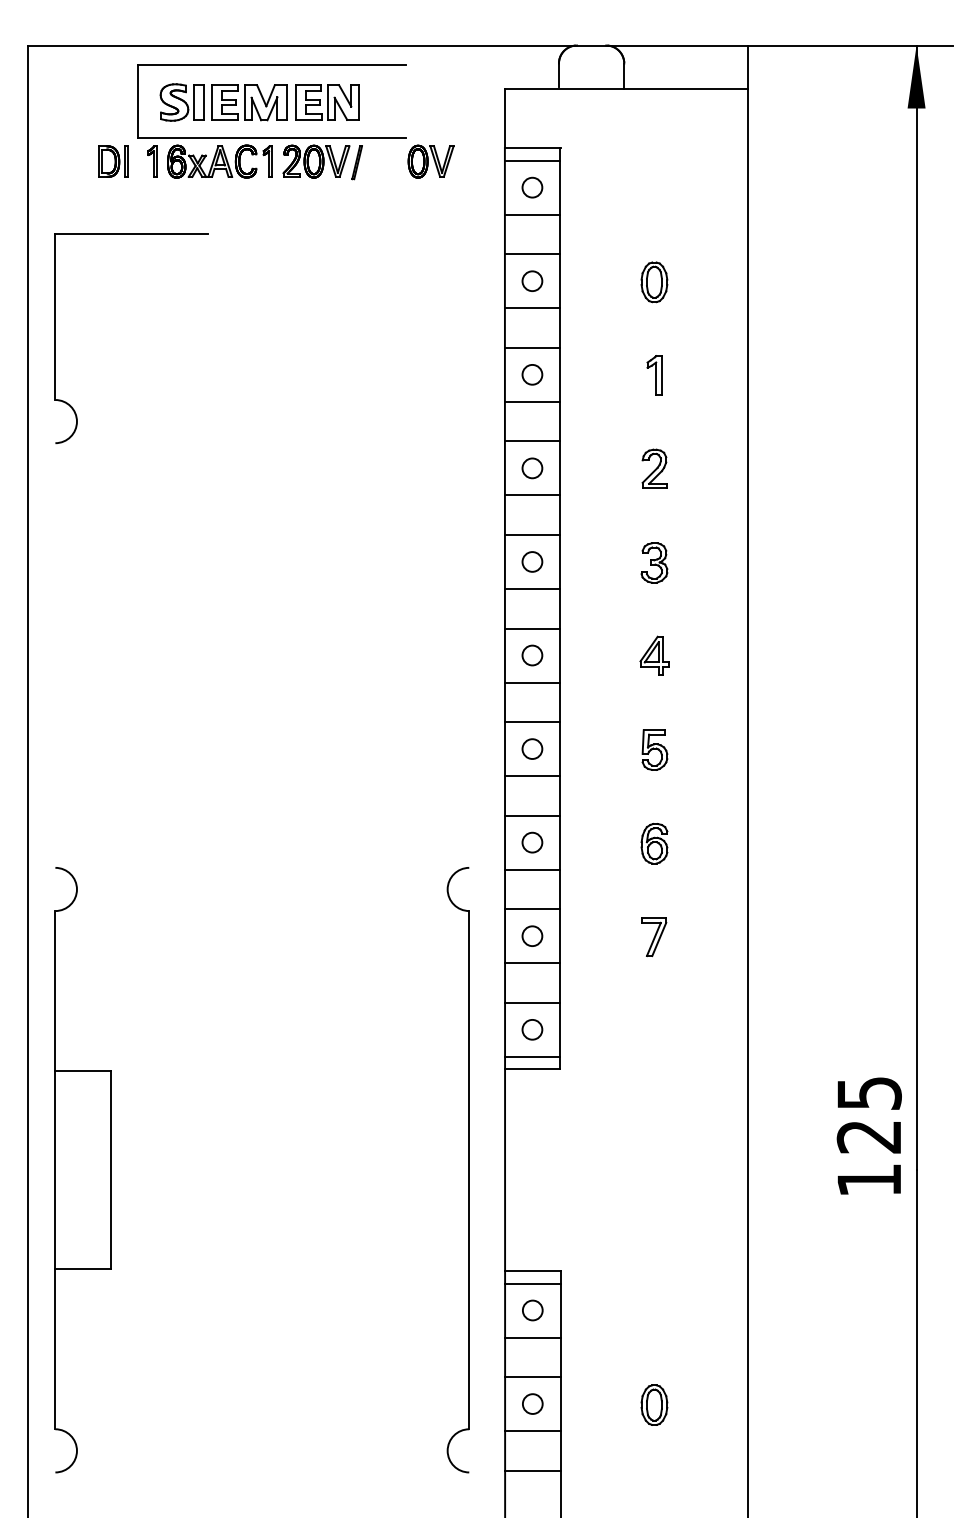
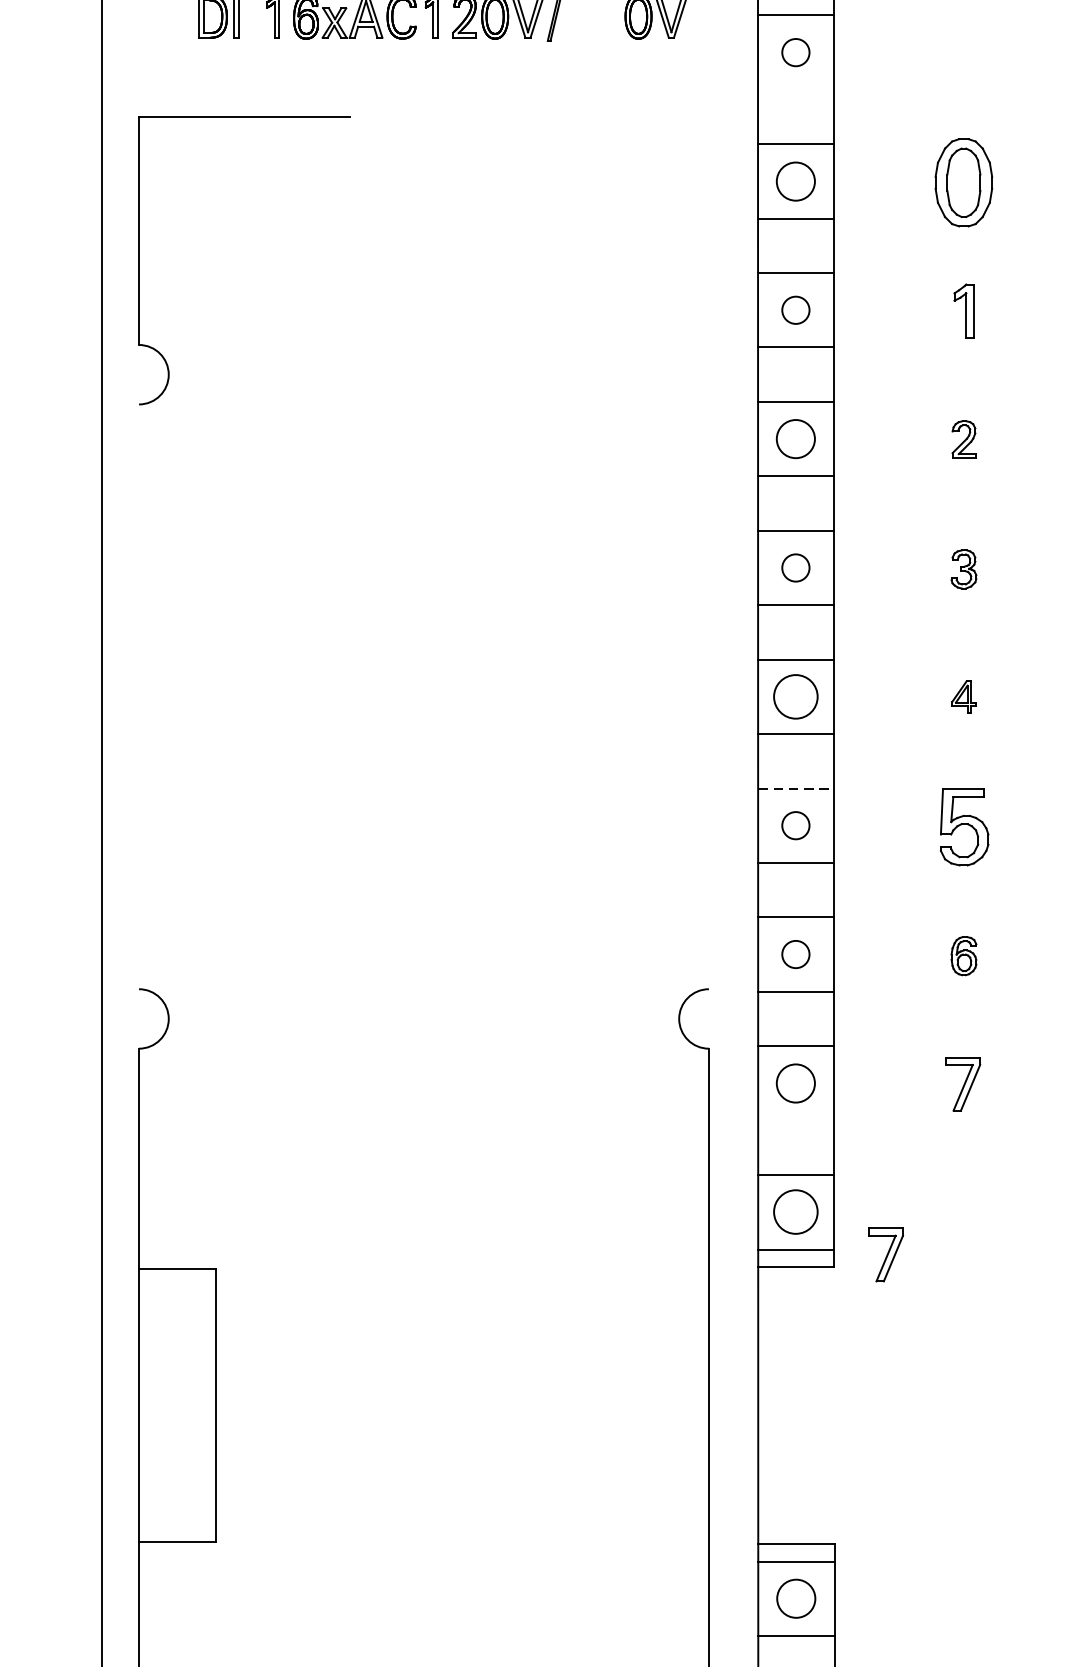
line: (532, 214) -> (796, 89), removed
circle: (532, 280) -> (796, 180), size x1.4
part: (654, 282) -> (963, 183), size x1.6
circle: (532, 468) -> (796, 439), size x1.4
part: (654, 468) -> (963, 439), size x0.7
part: (654, 562) -> (963, 568), size x0.7
circle: (532, 655) -> (796, 696), size x1.6
part: (654, 655) -> (963, 696), size x0.6
line: (532, 722) -> (796, 789), solid -> dashed
part: (654, 749) -> (963, 826), size x1.4
part: (654, 843) -> (963, 955), size x0.7
circle: (532, 935) -> (796, 1082), size x1.4
line: (532, 963) -> (796, 1120), removed
circle: (532, 1029) -> (796, 1211), size x1.6
part: (598, 1060) -> (886, 1254), added
circle: (532, 1310) -> (796, 1598), size x1.4

